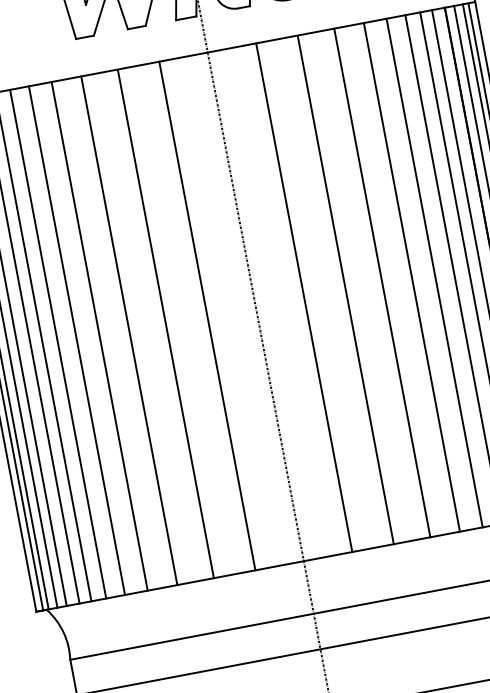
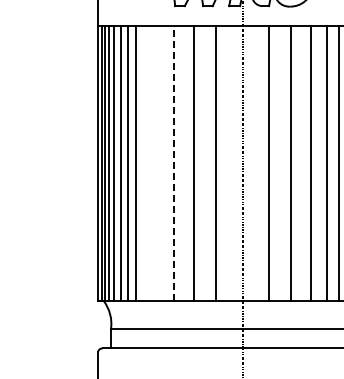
line: (129, 328) -> (174, 162), solid -> dashed
line: (100, 336) -> (158, 163), removed
line: (76, 340) -> (145, 163), removed

